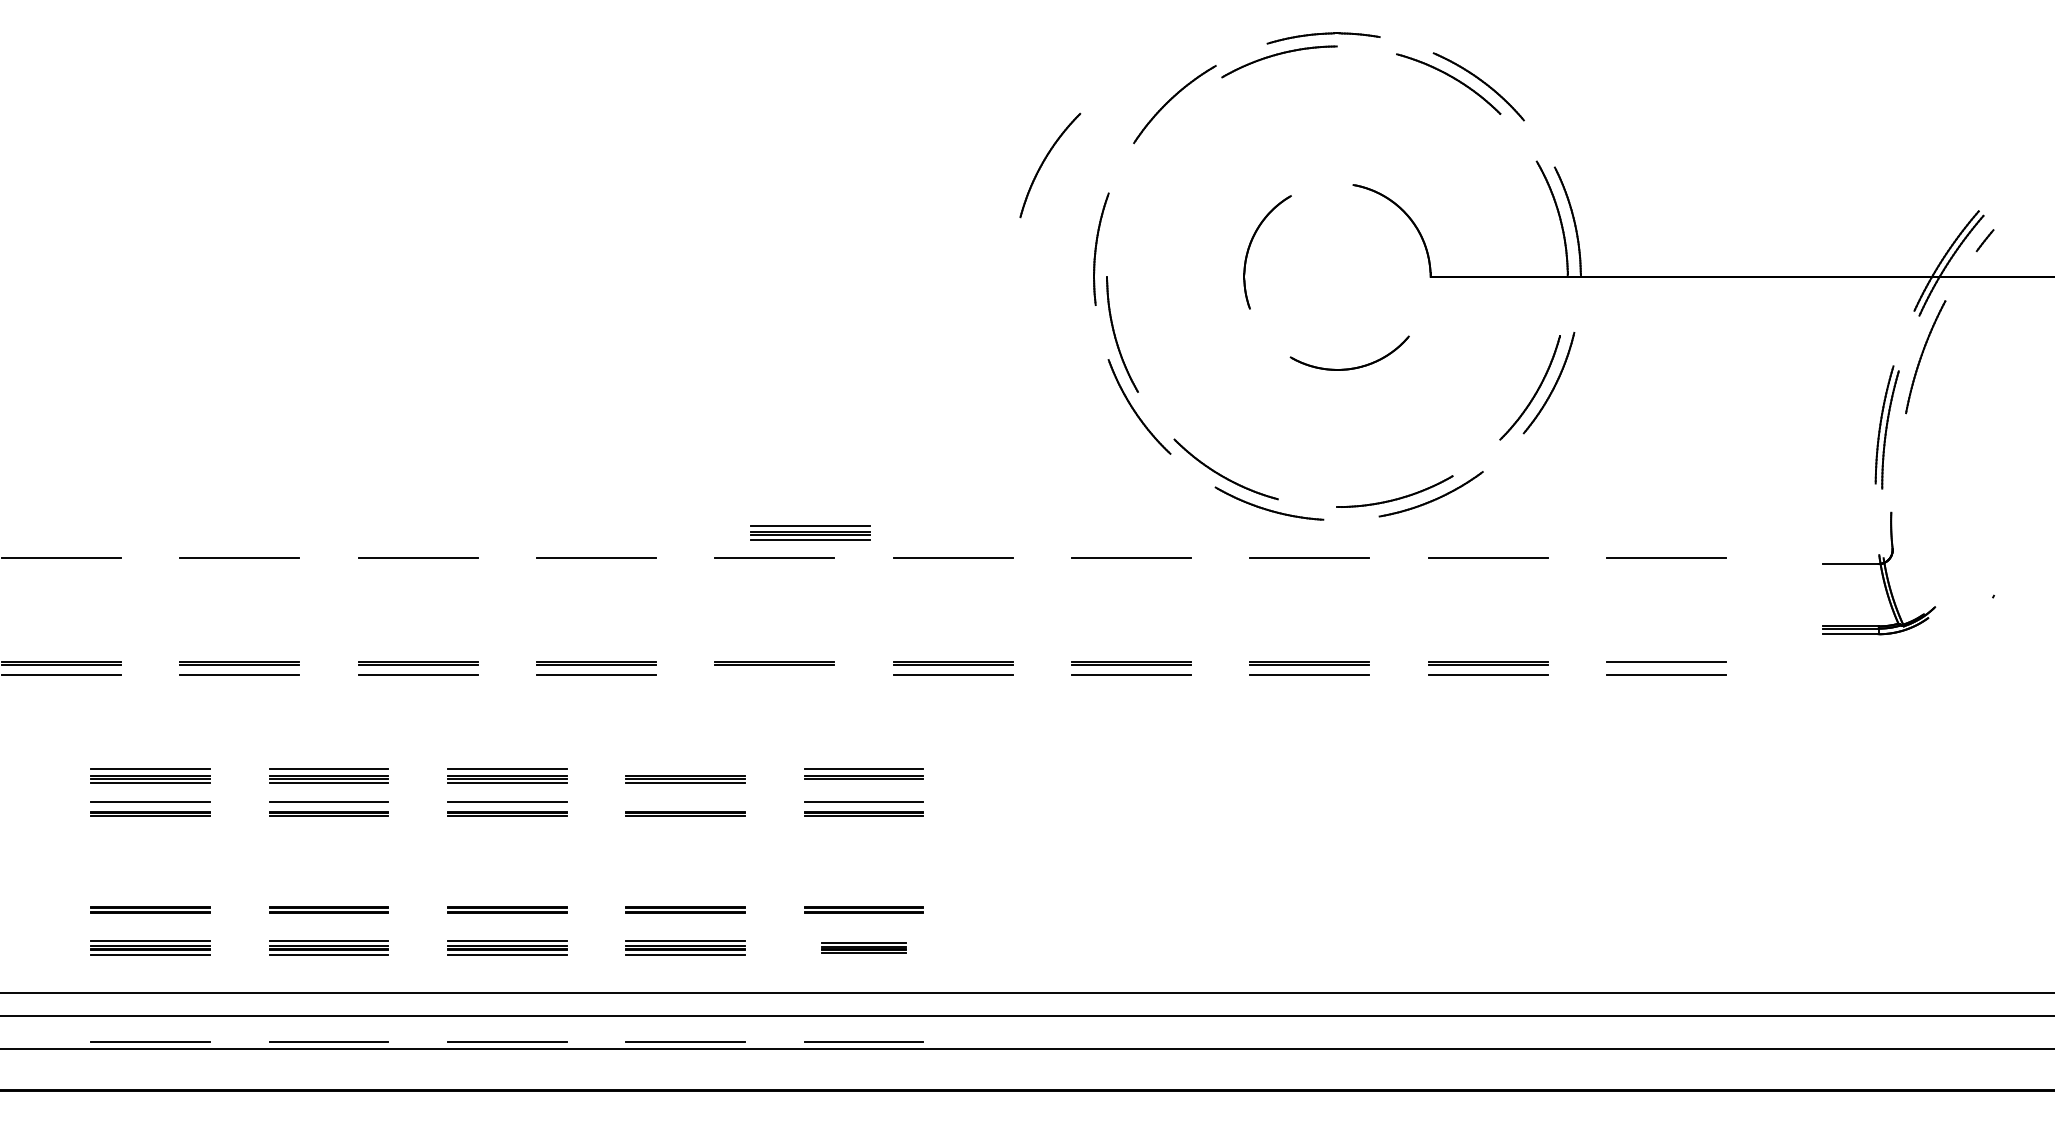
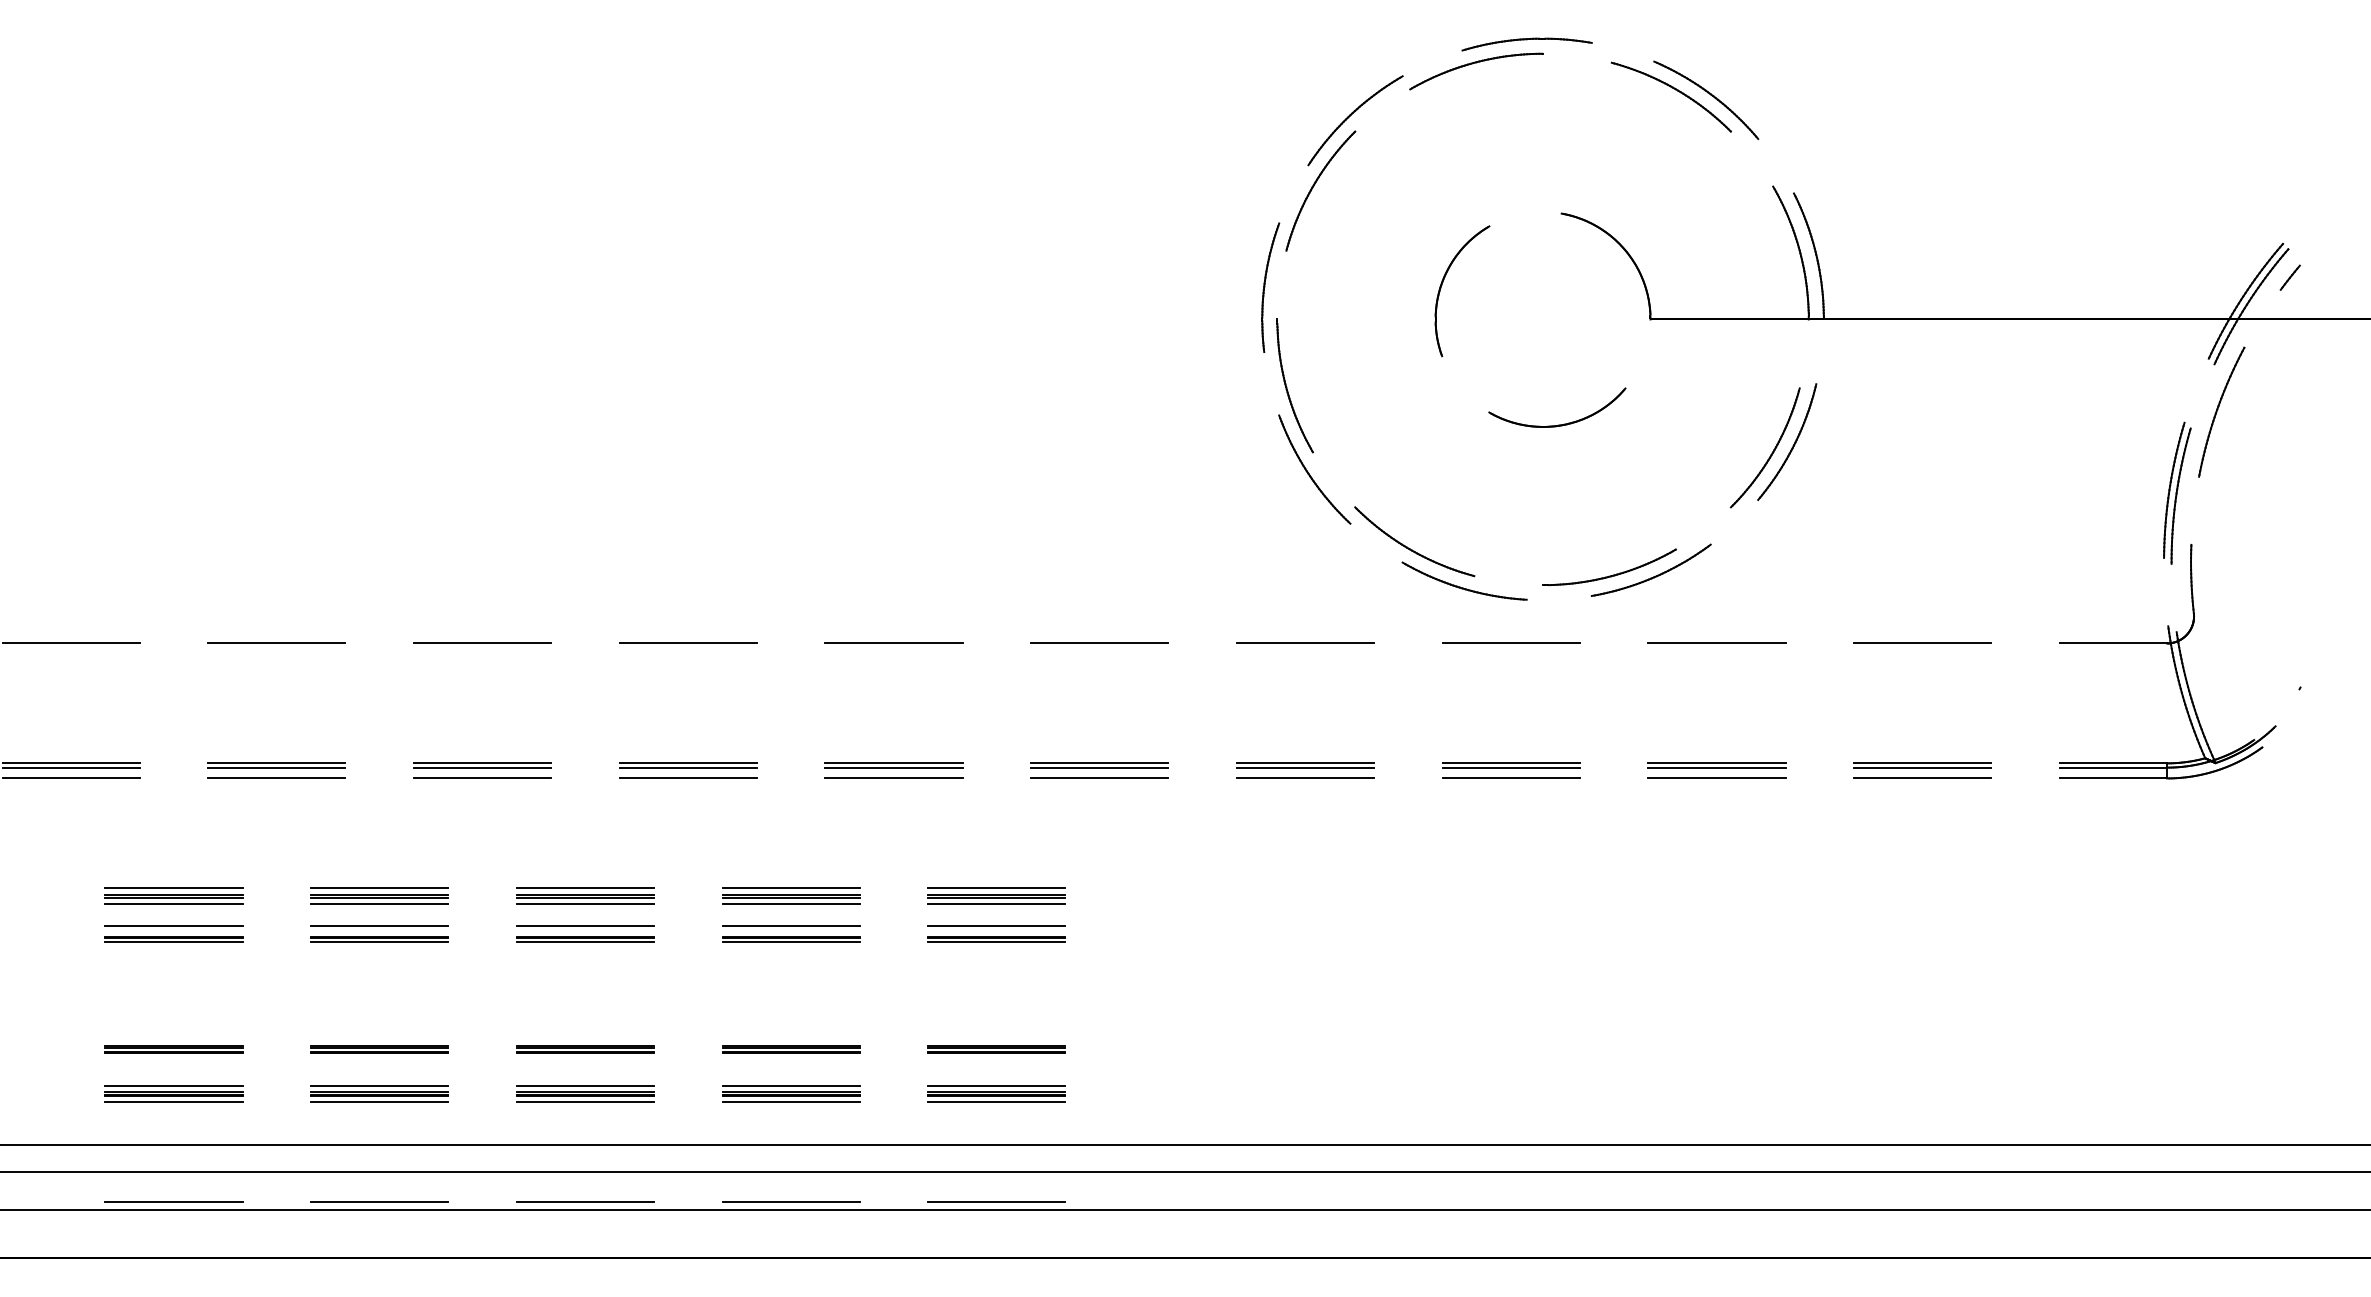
part: (1044, 161) -> (1314, 186), moved
part: (810, 532) -> (935, 614), removed
part: (1878, 573) -> (2167, 661), size x1.67
line: (1666, 665) -> (1922, 767), added
line: (774, 674) -> (893, 778), added
line: (685, 769) -> (790, 887), added
line: (863, 783) -> (996, 903), added
line: (685, 802) -> (791, 925), added
part: (863, 947) -> (996, 1093), size x1.43

